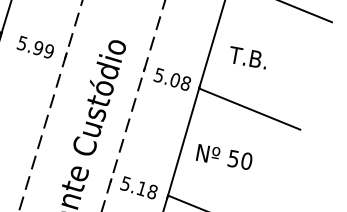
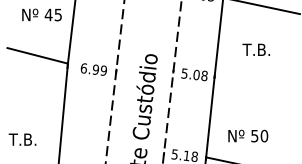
text: (21, 43) -> (83, 68), 5.99 -> 6.99
text: (247, 57) -> (255, 49), moved
line: (249, 108) -> (252, 85), removed
text: (225, 156) -> (248, 135), moved

